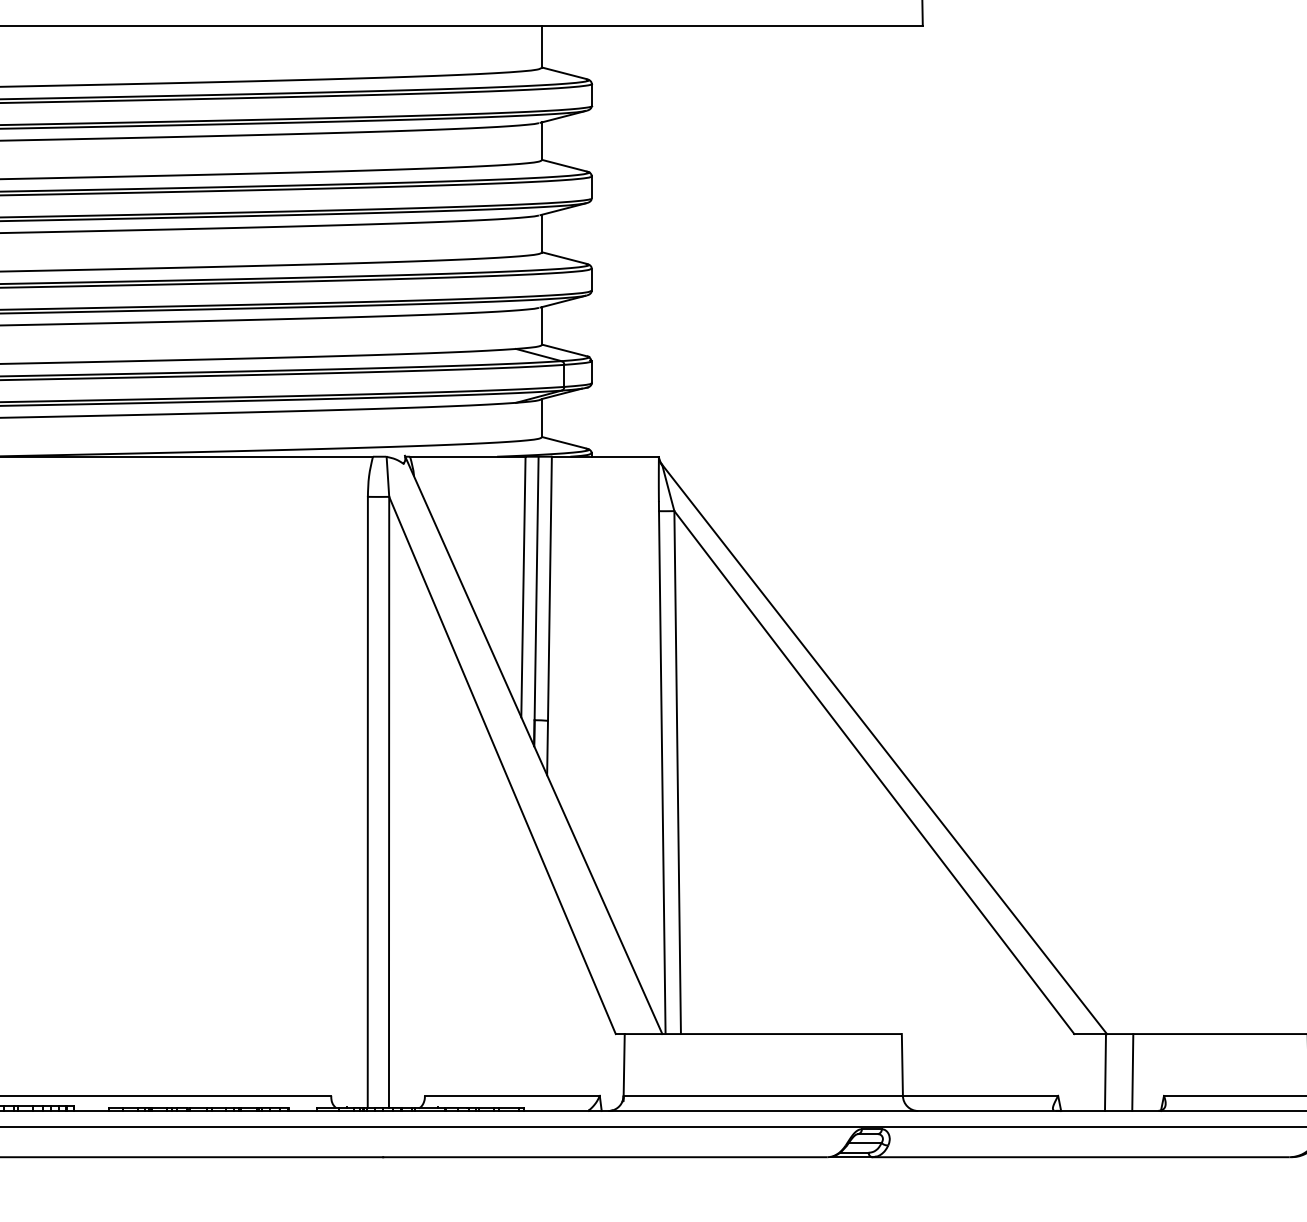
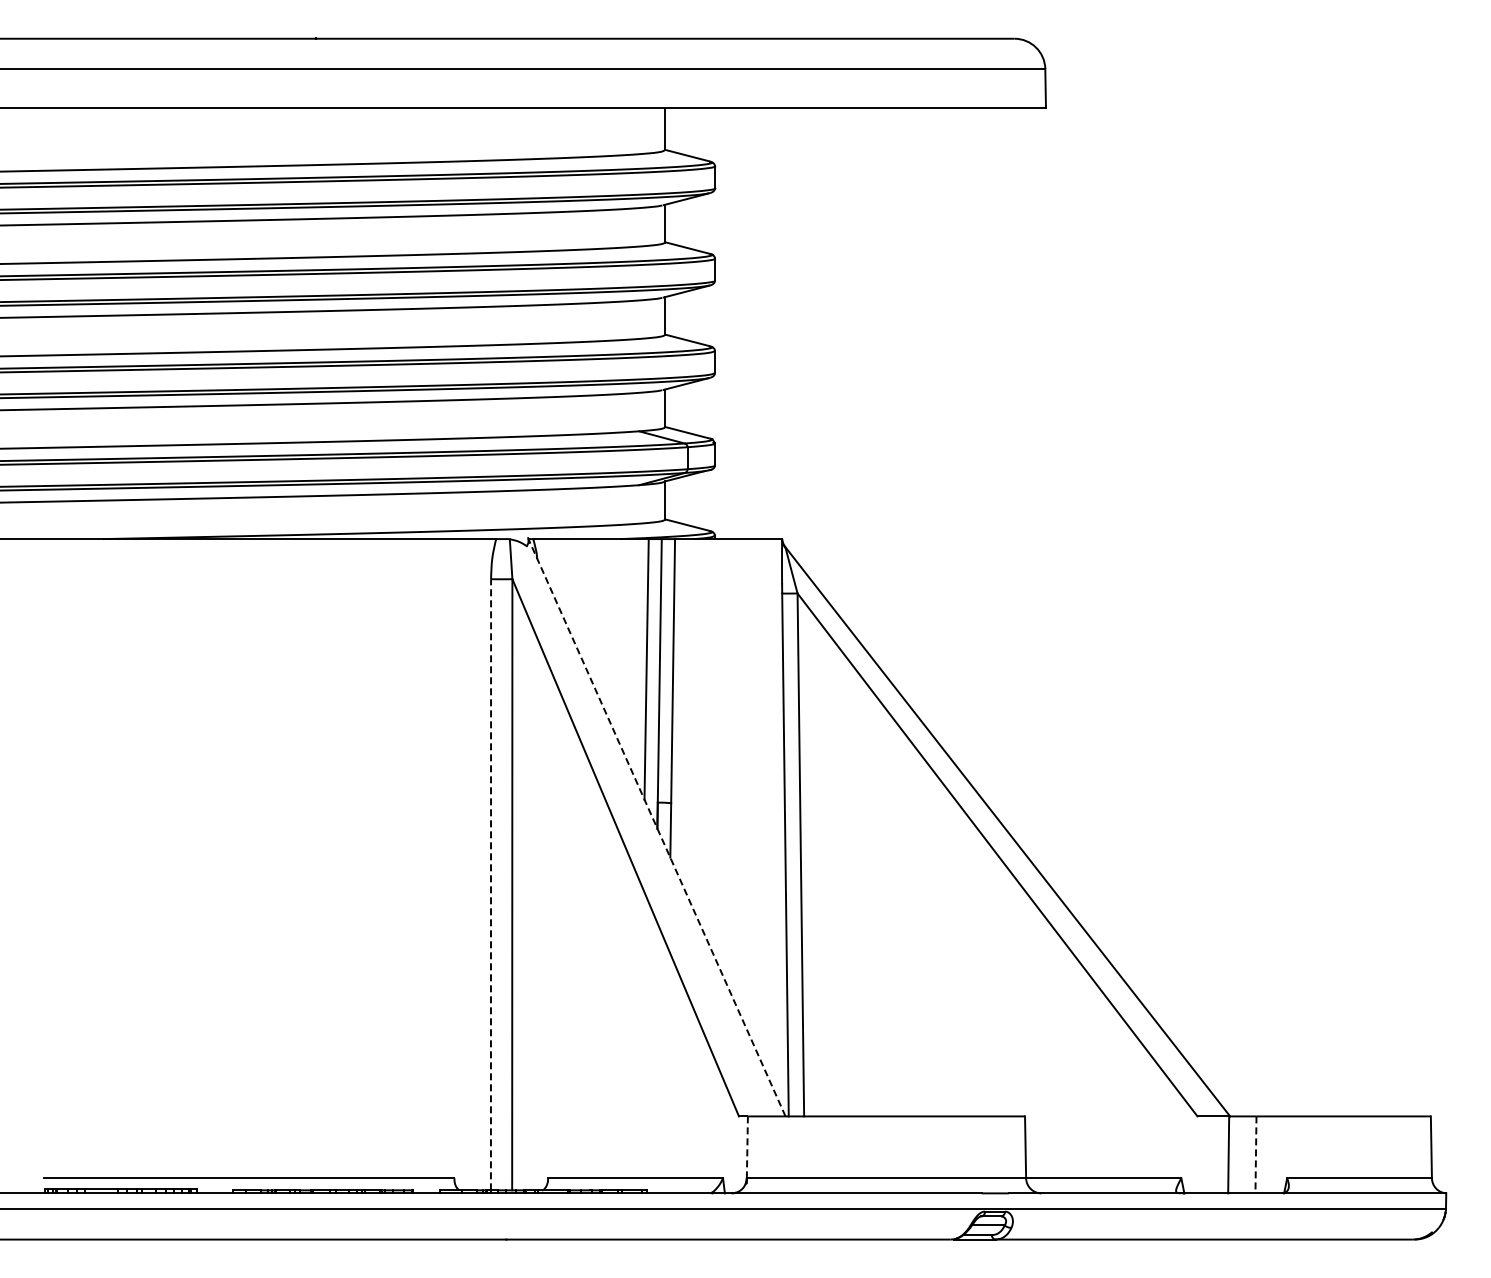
line: (534, 746) -> (657, 828), solid -> dashed
line: (368, 802) -> (491, 884), solid -> dashed
line: (624, 1065) -> (747, 1147), solid -> dashed
line: (1132, 1073) -> (1255, 1155), solid -> dashed

